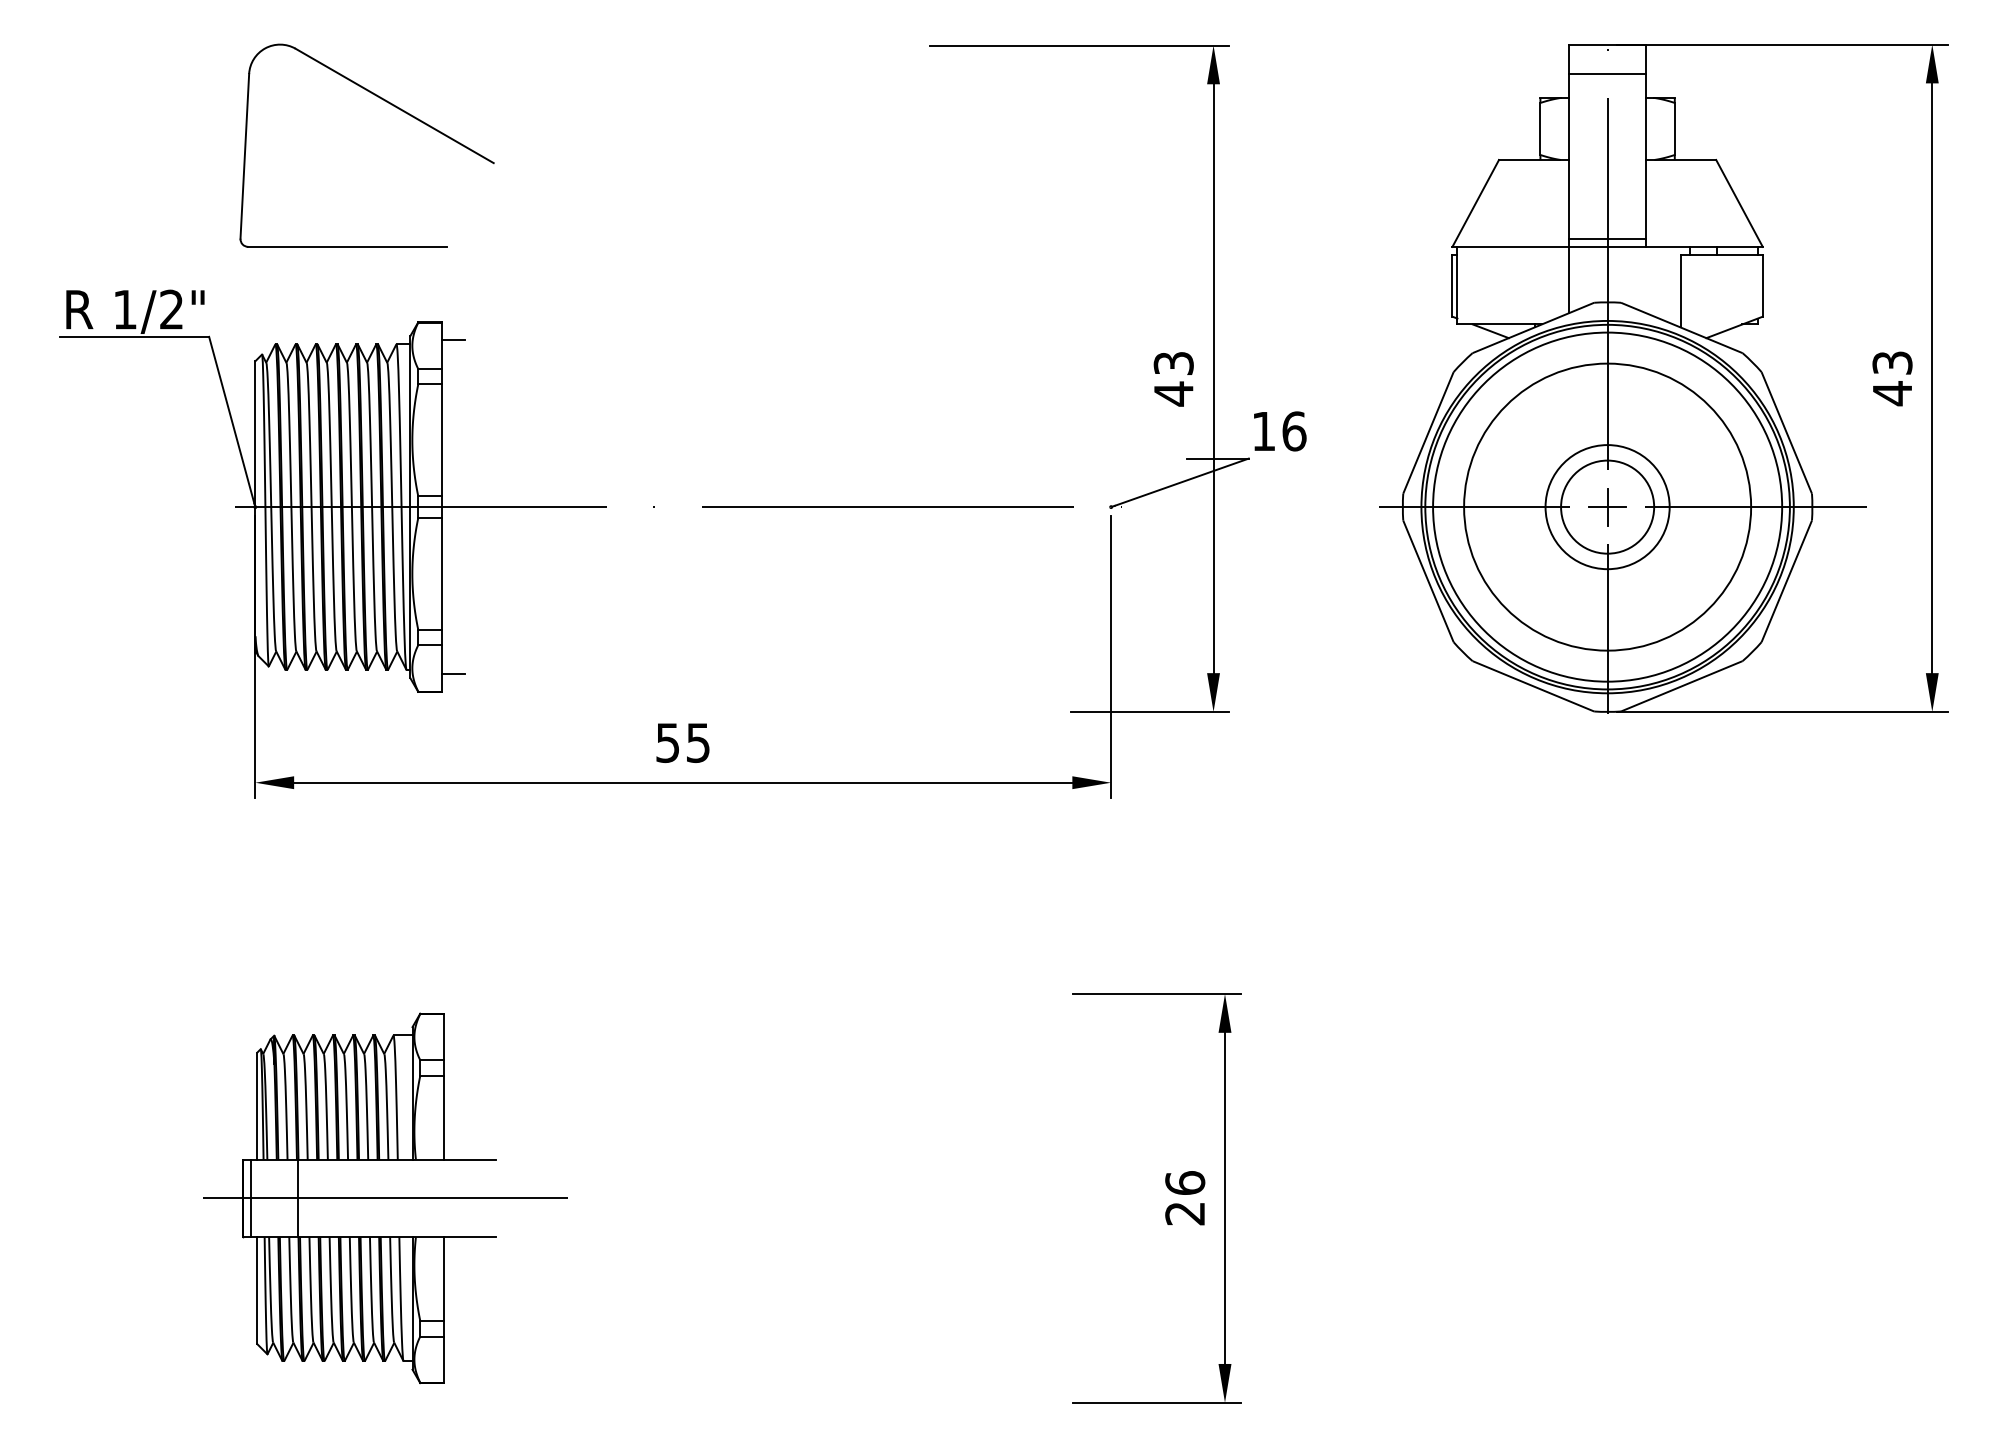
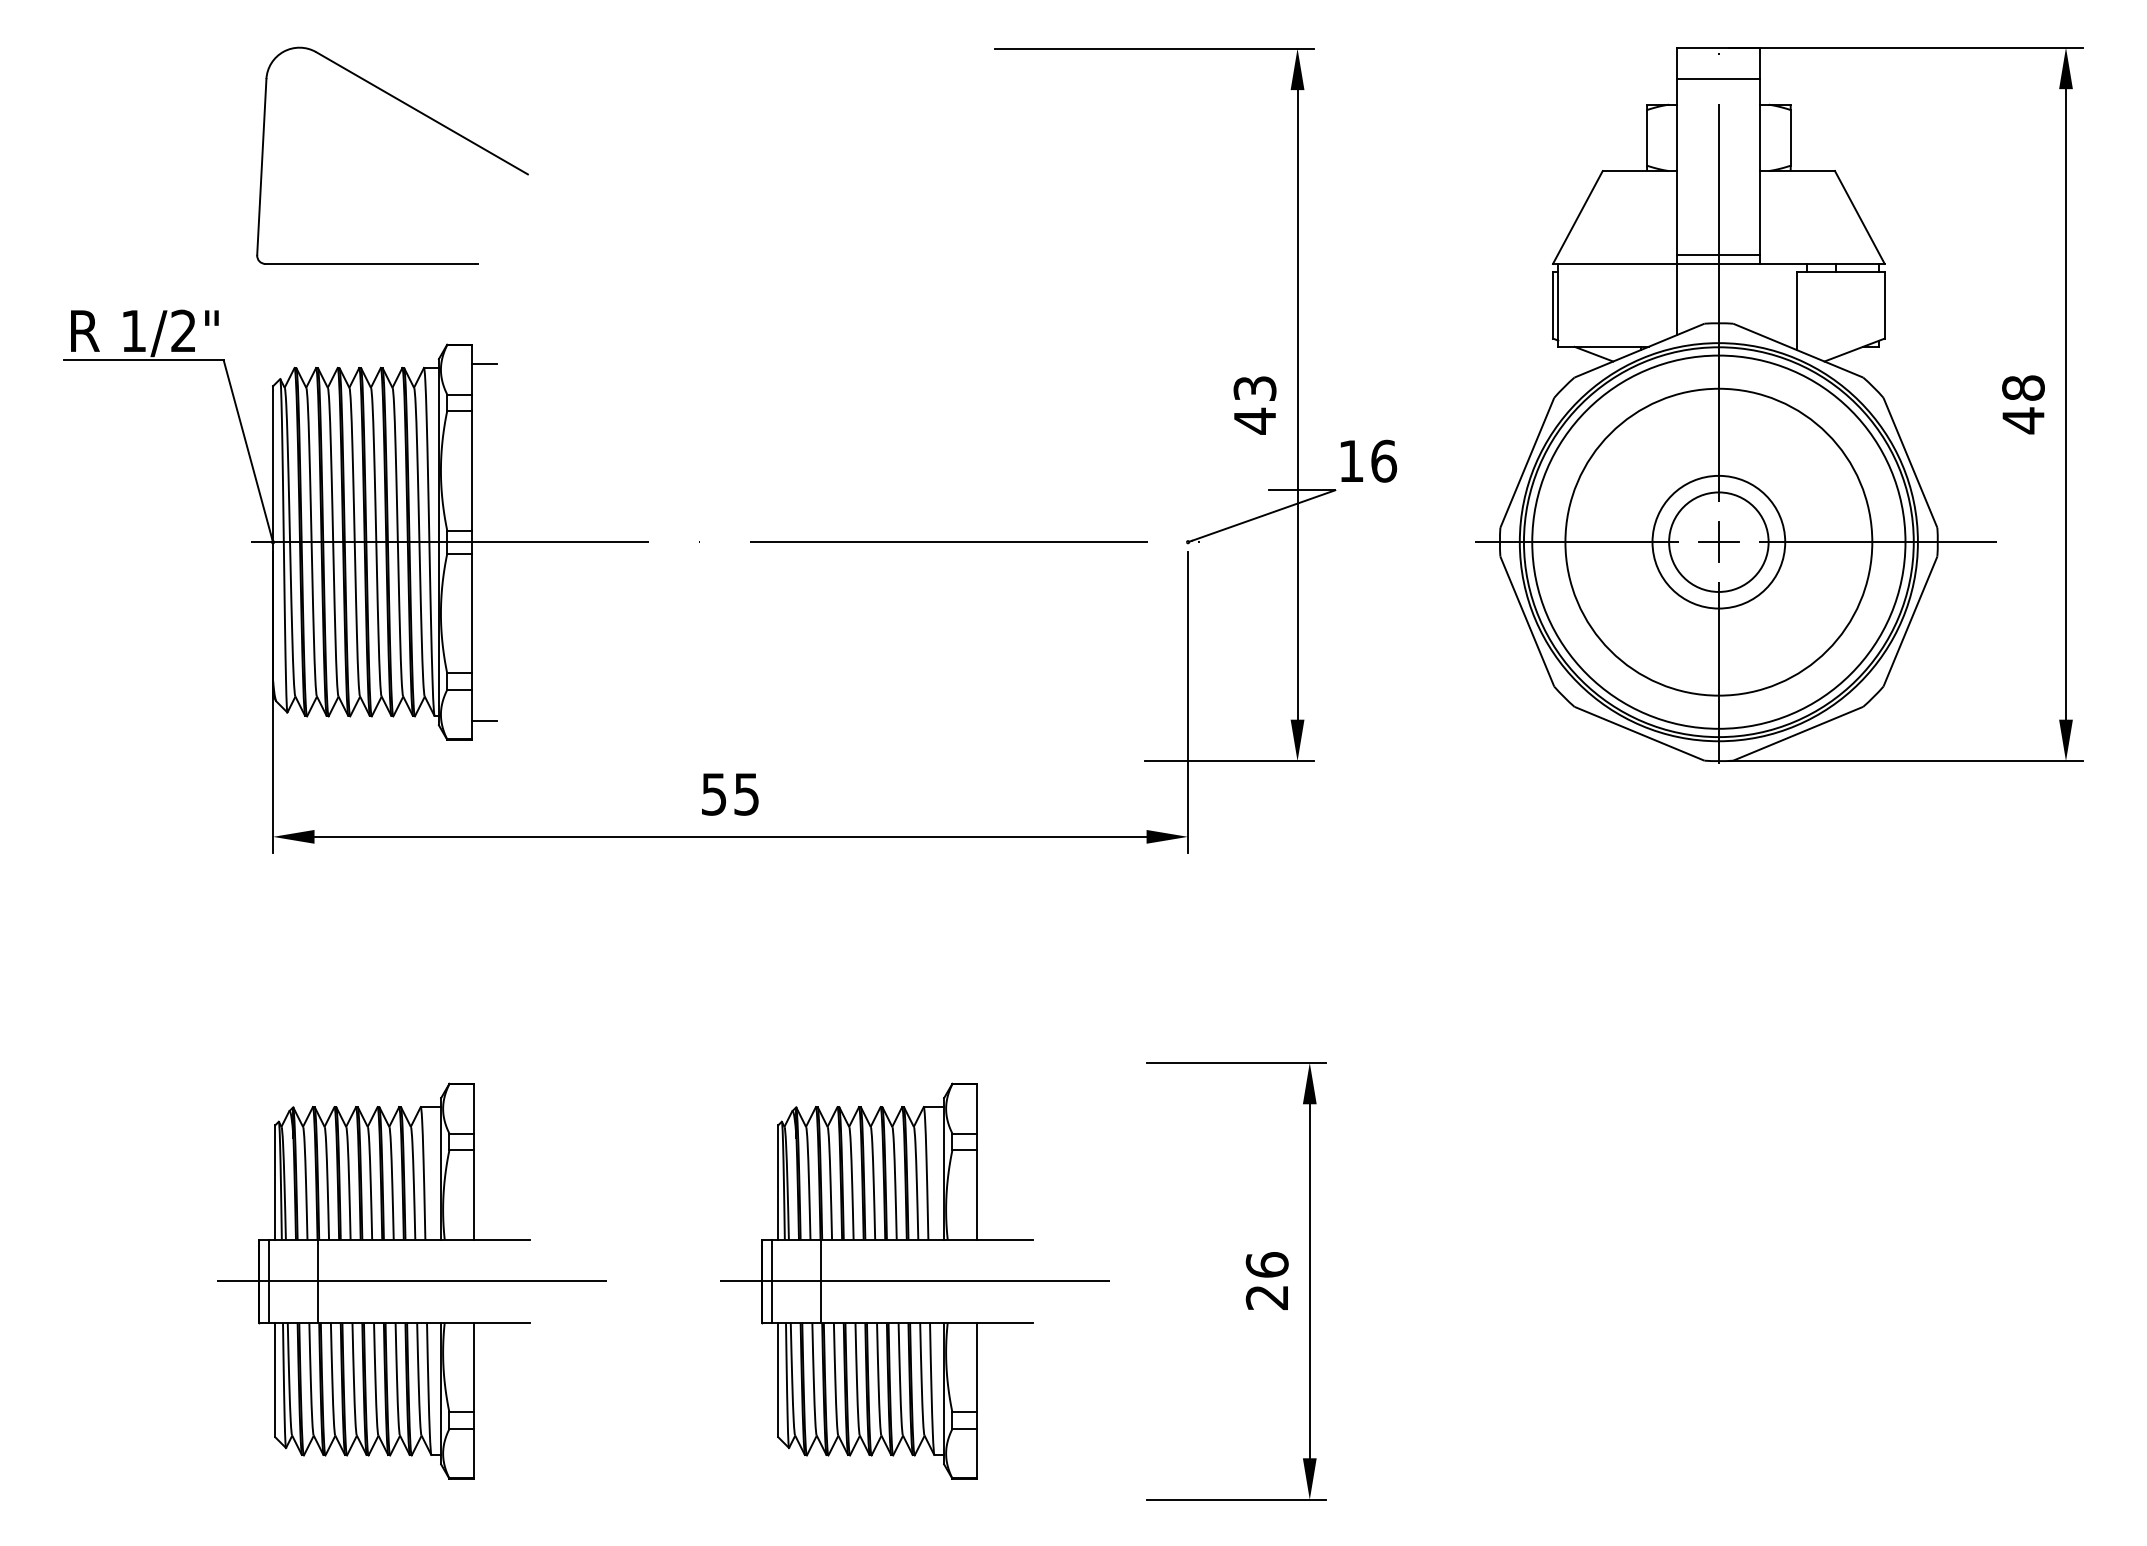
text: (1892, 362) -> (2023, 387), 43 -> 48
part: (855, 1197) -> (914, 1280), added

